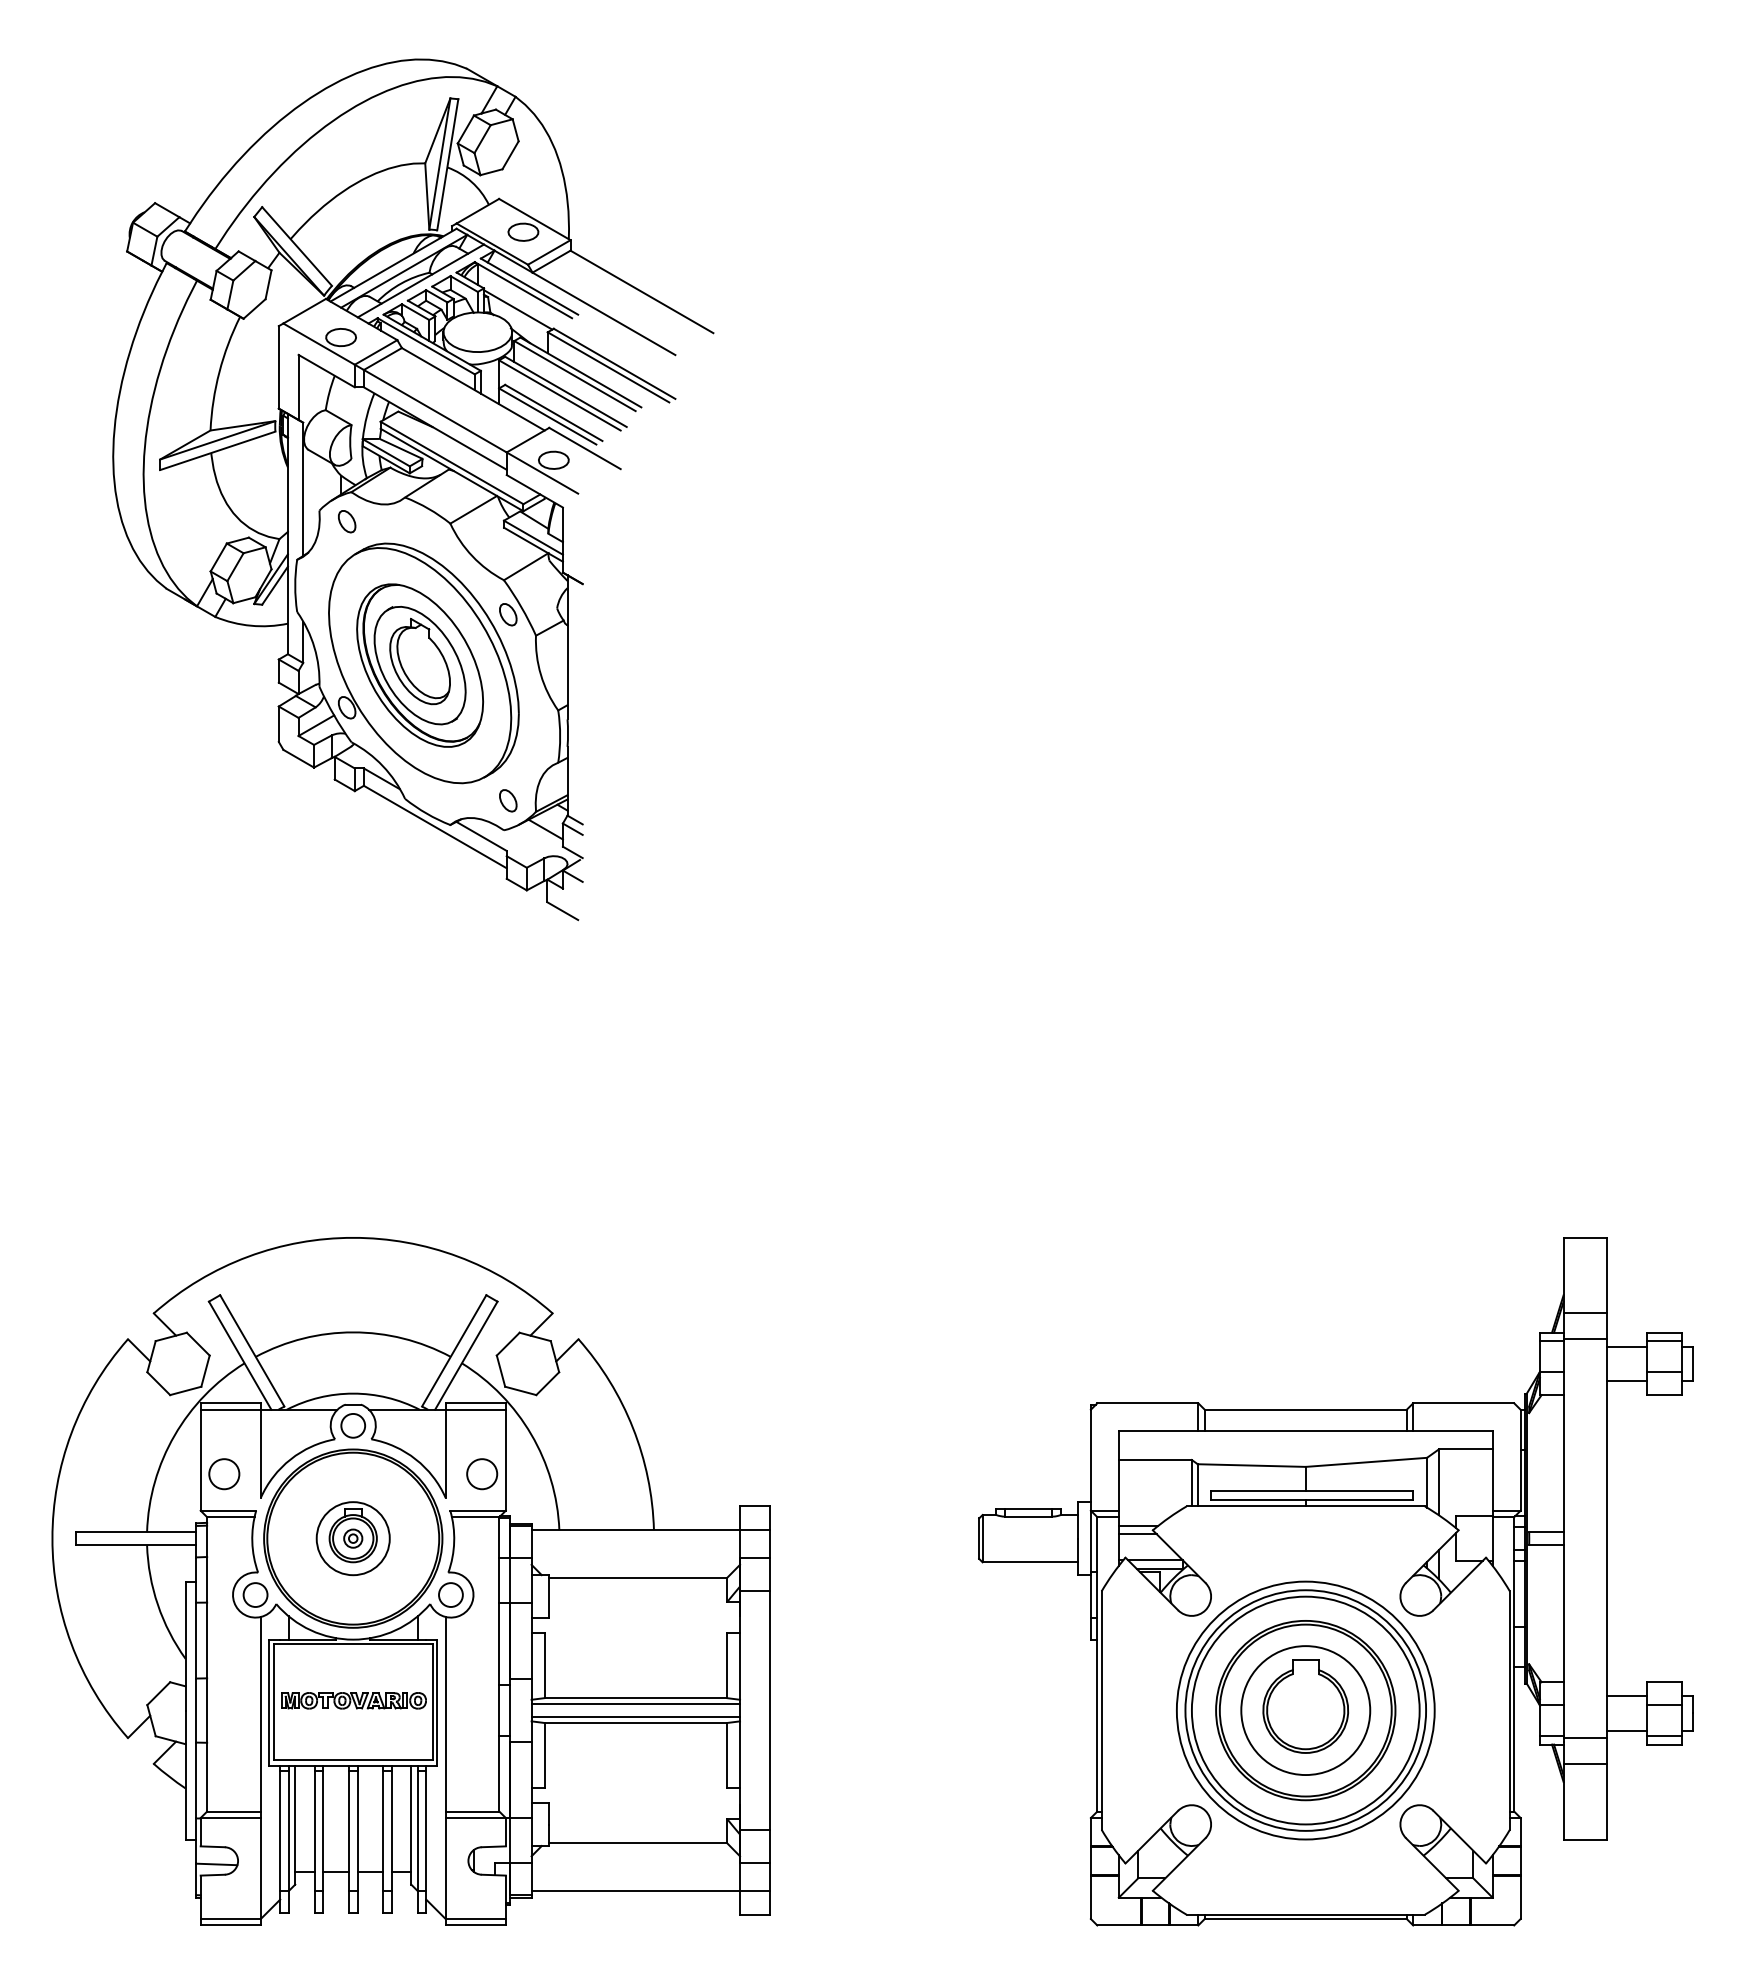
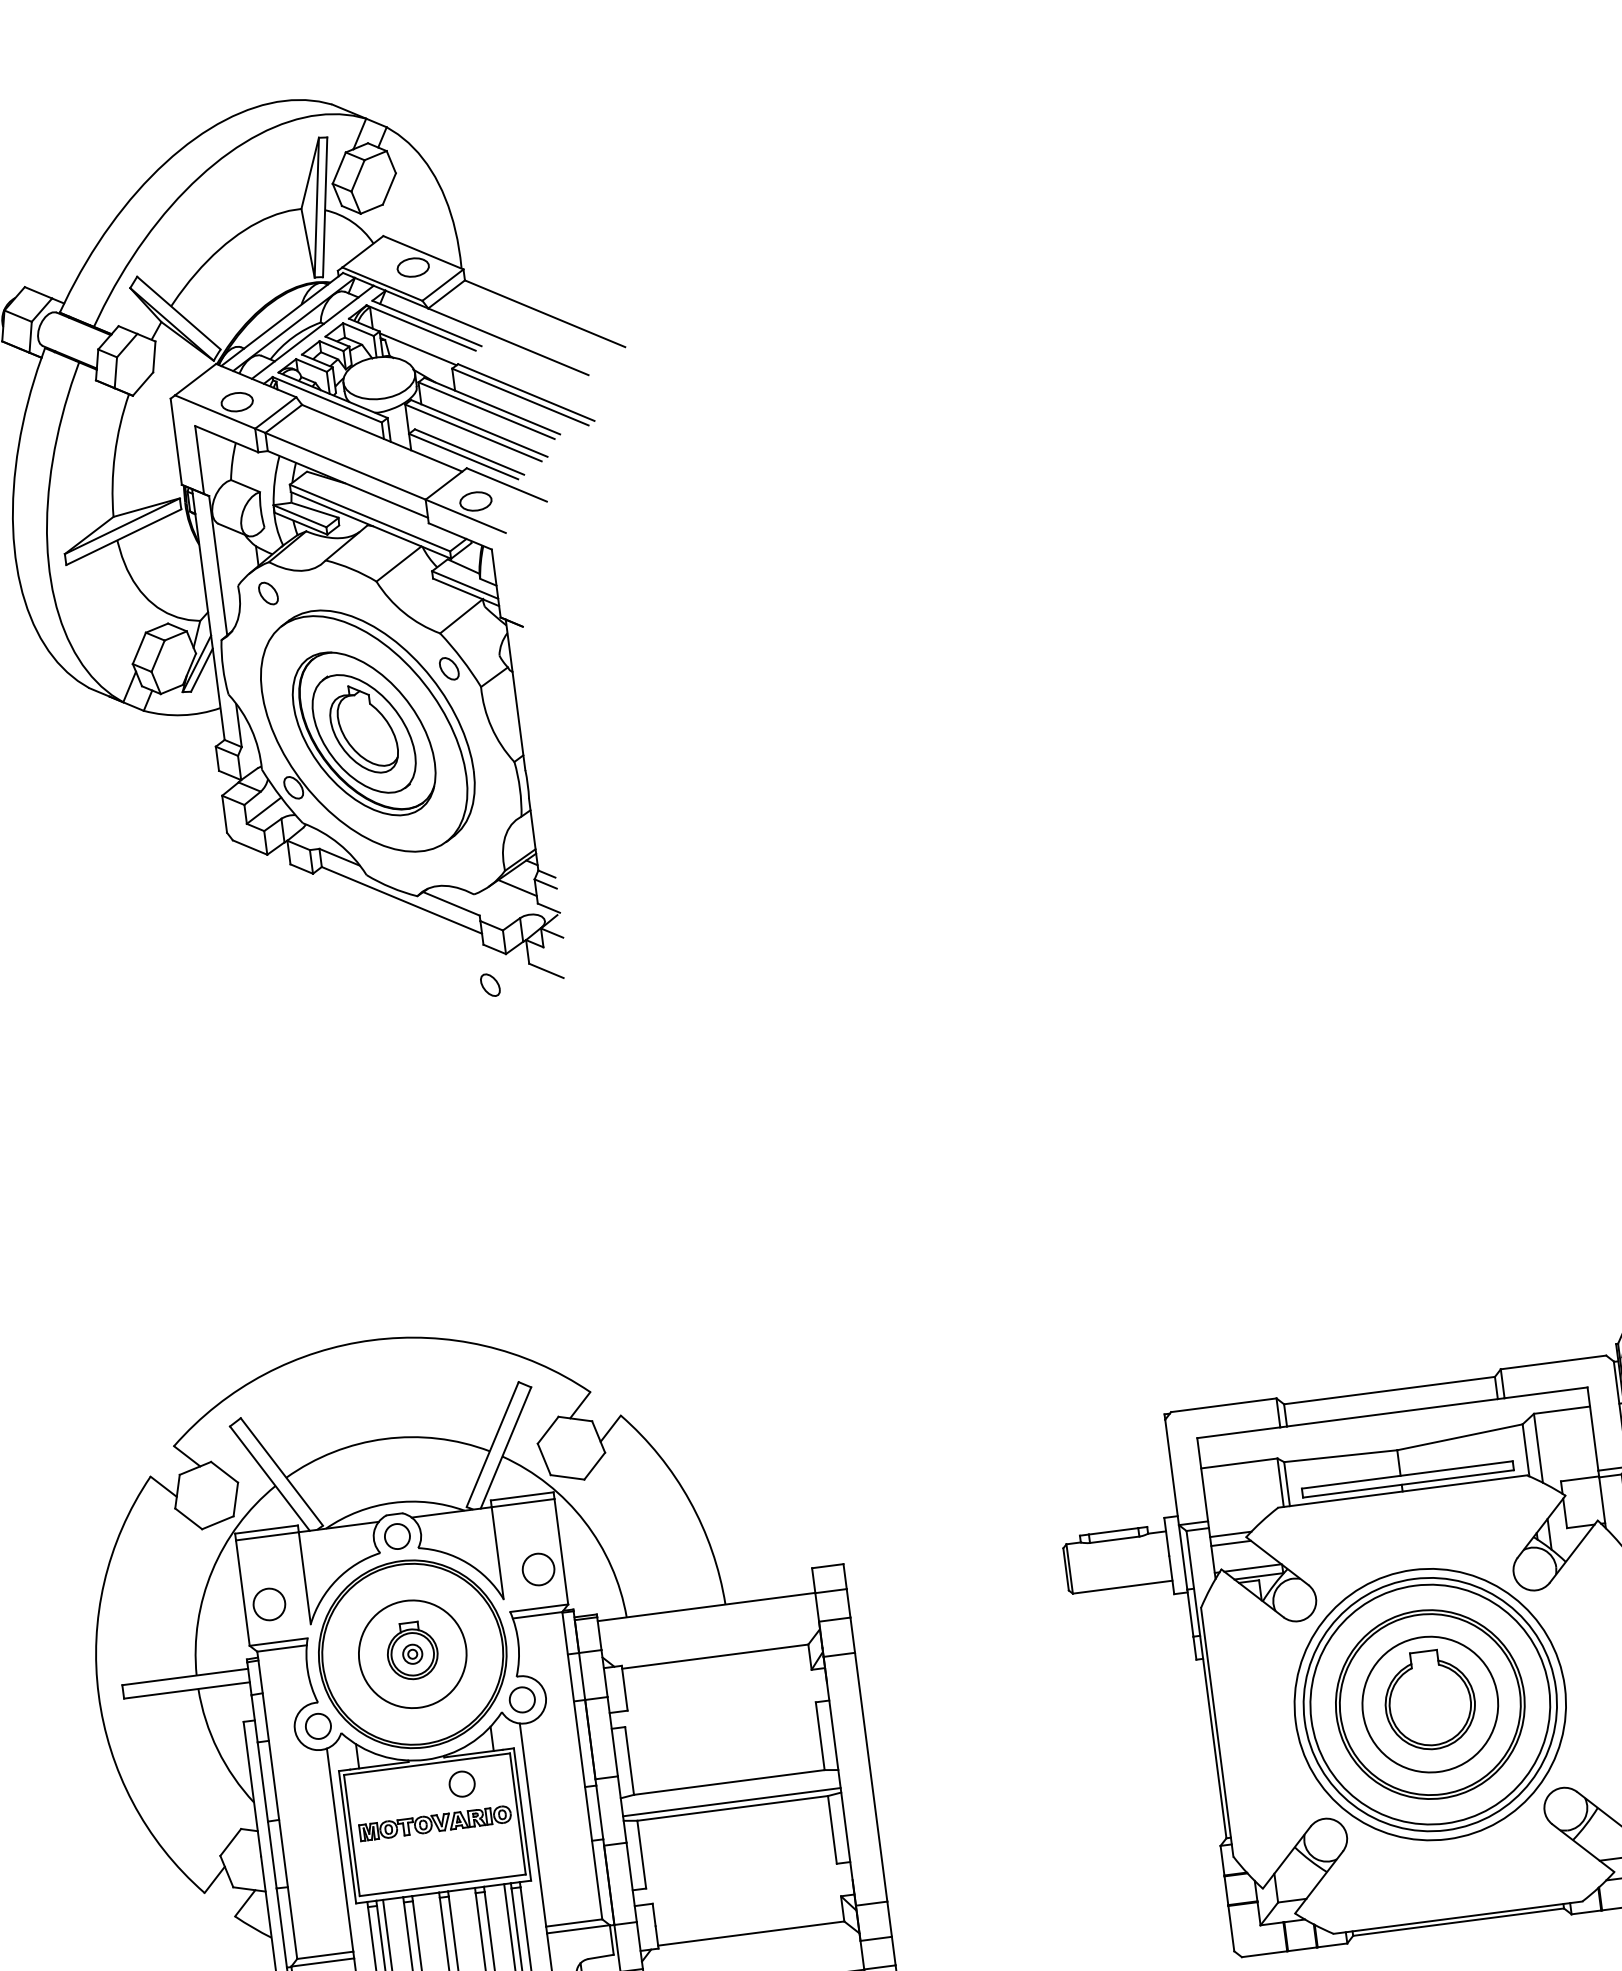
part: (508, 800) -> (490, 984), moved
circle: (352, 1538) -> (411, 1654), size x1.4
circle: (383, 1666) -> (461, 1783), added
line: (635, 1704) -> (729, 1789), removed

